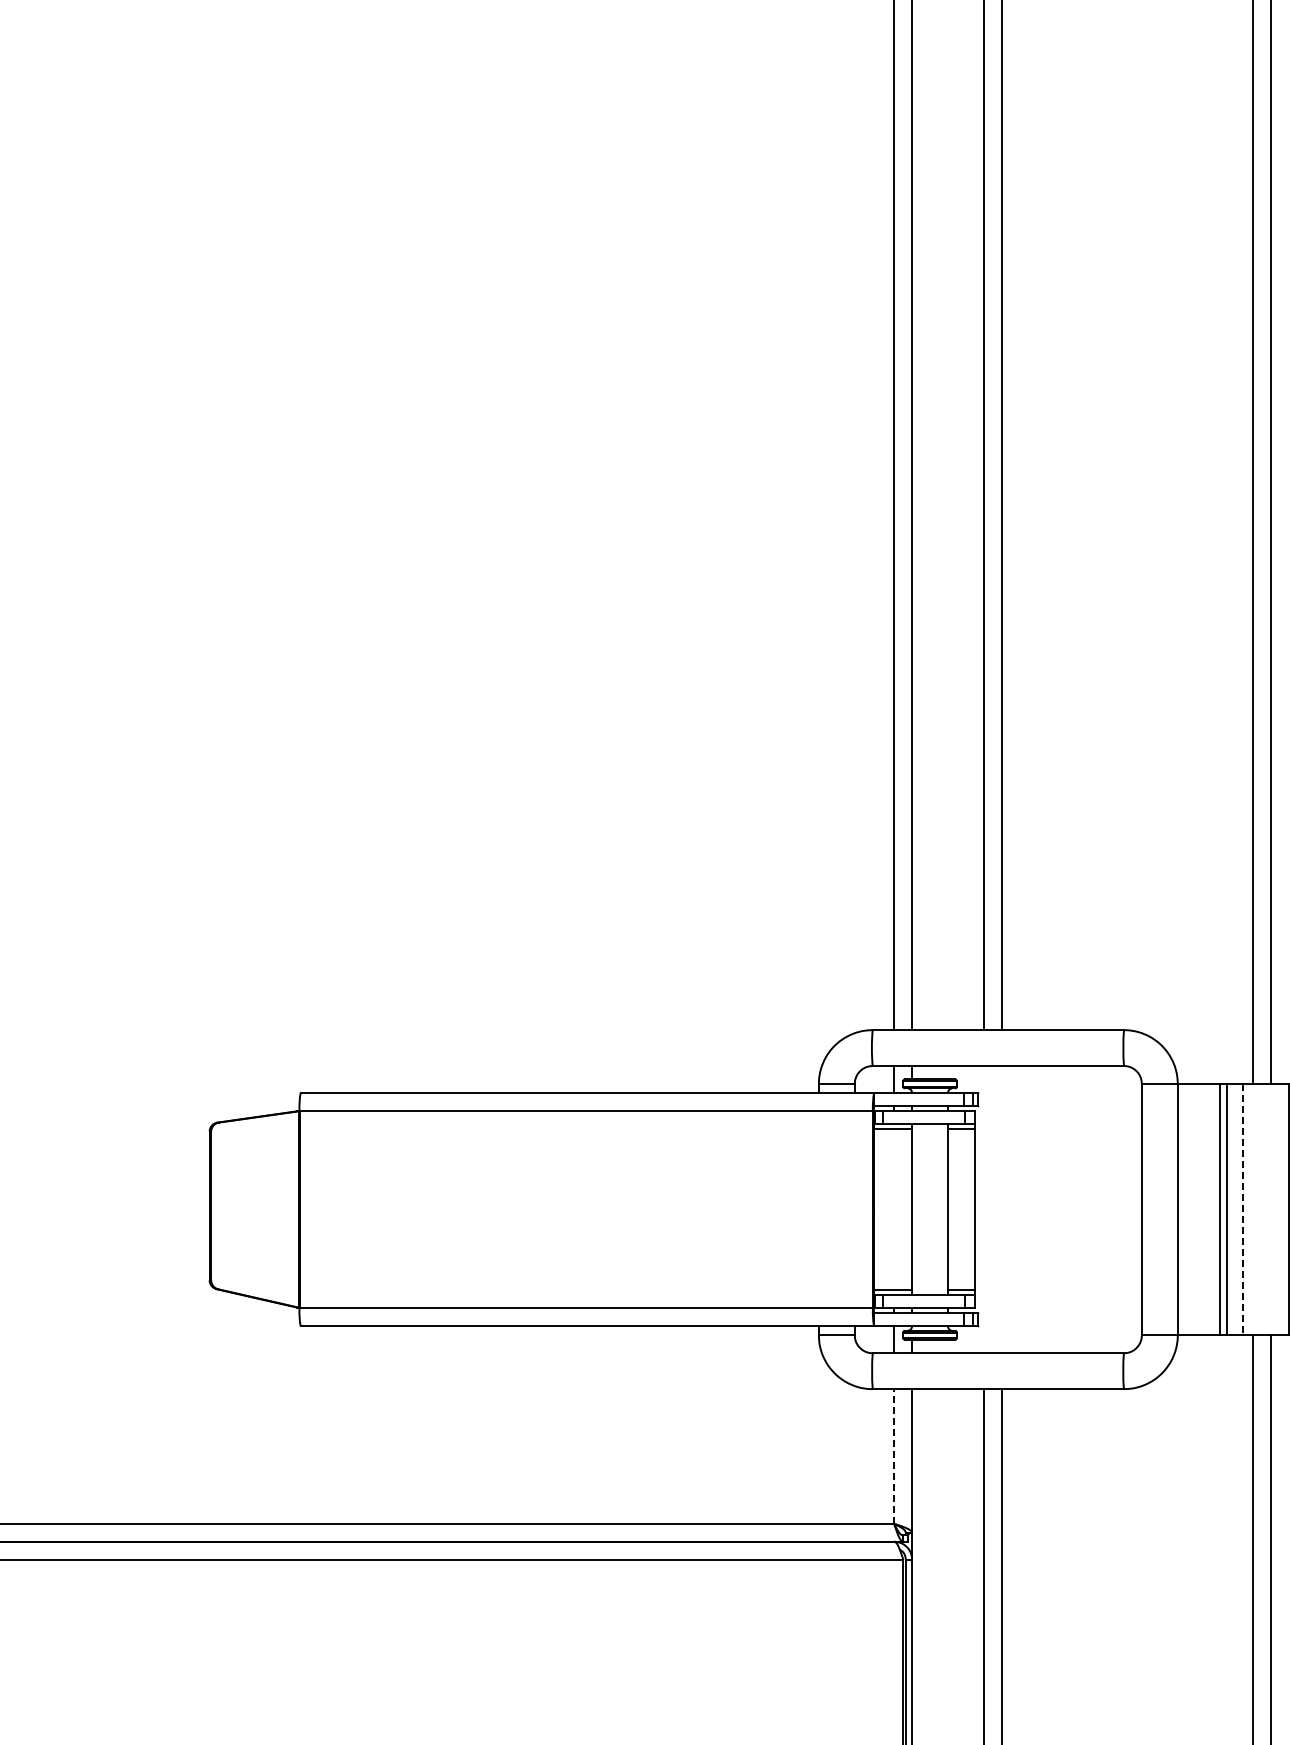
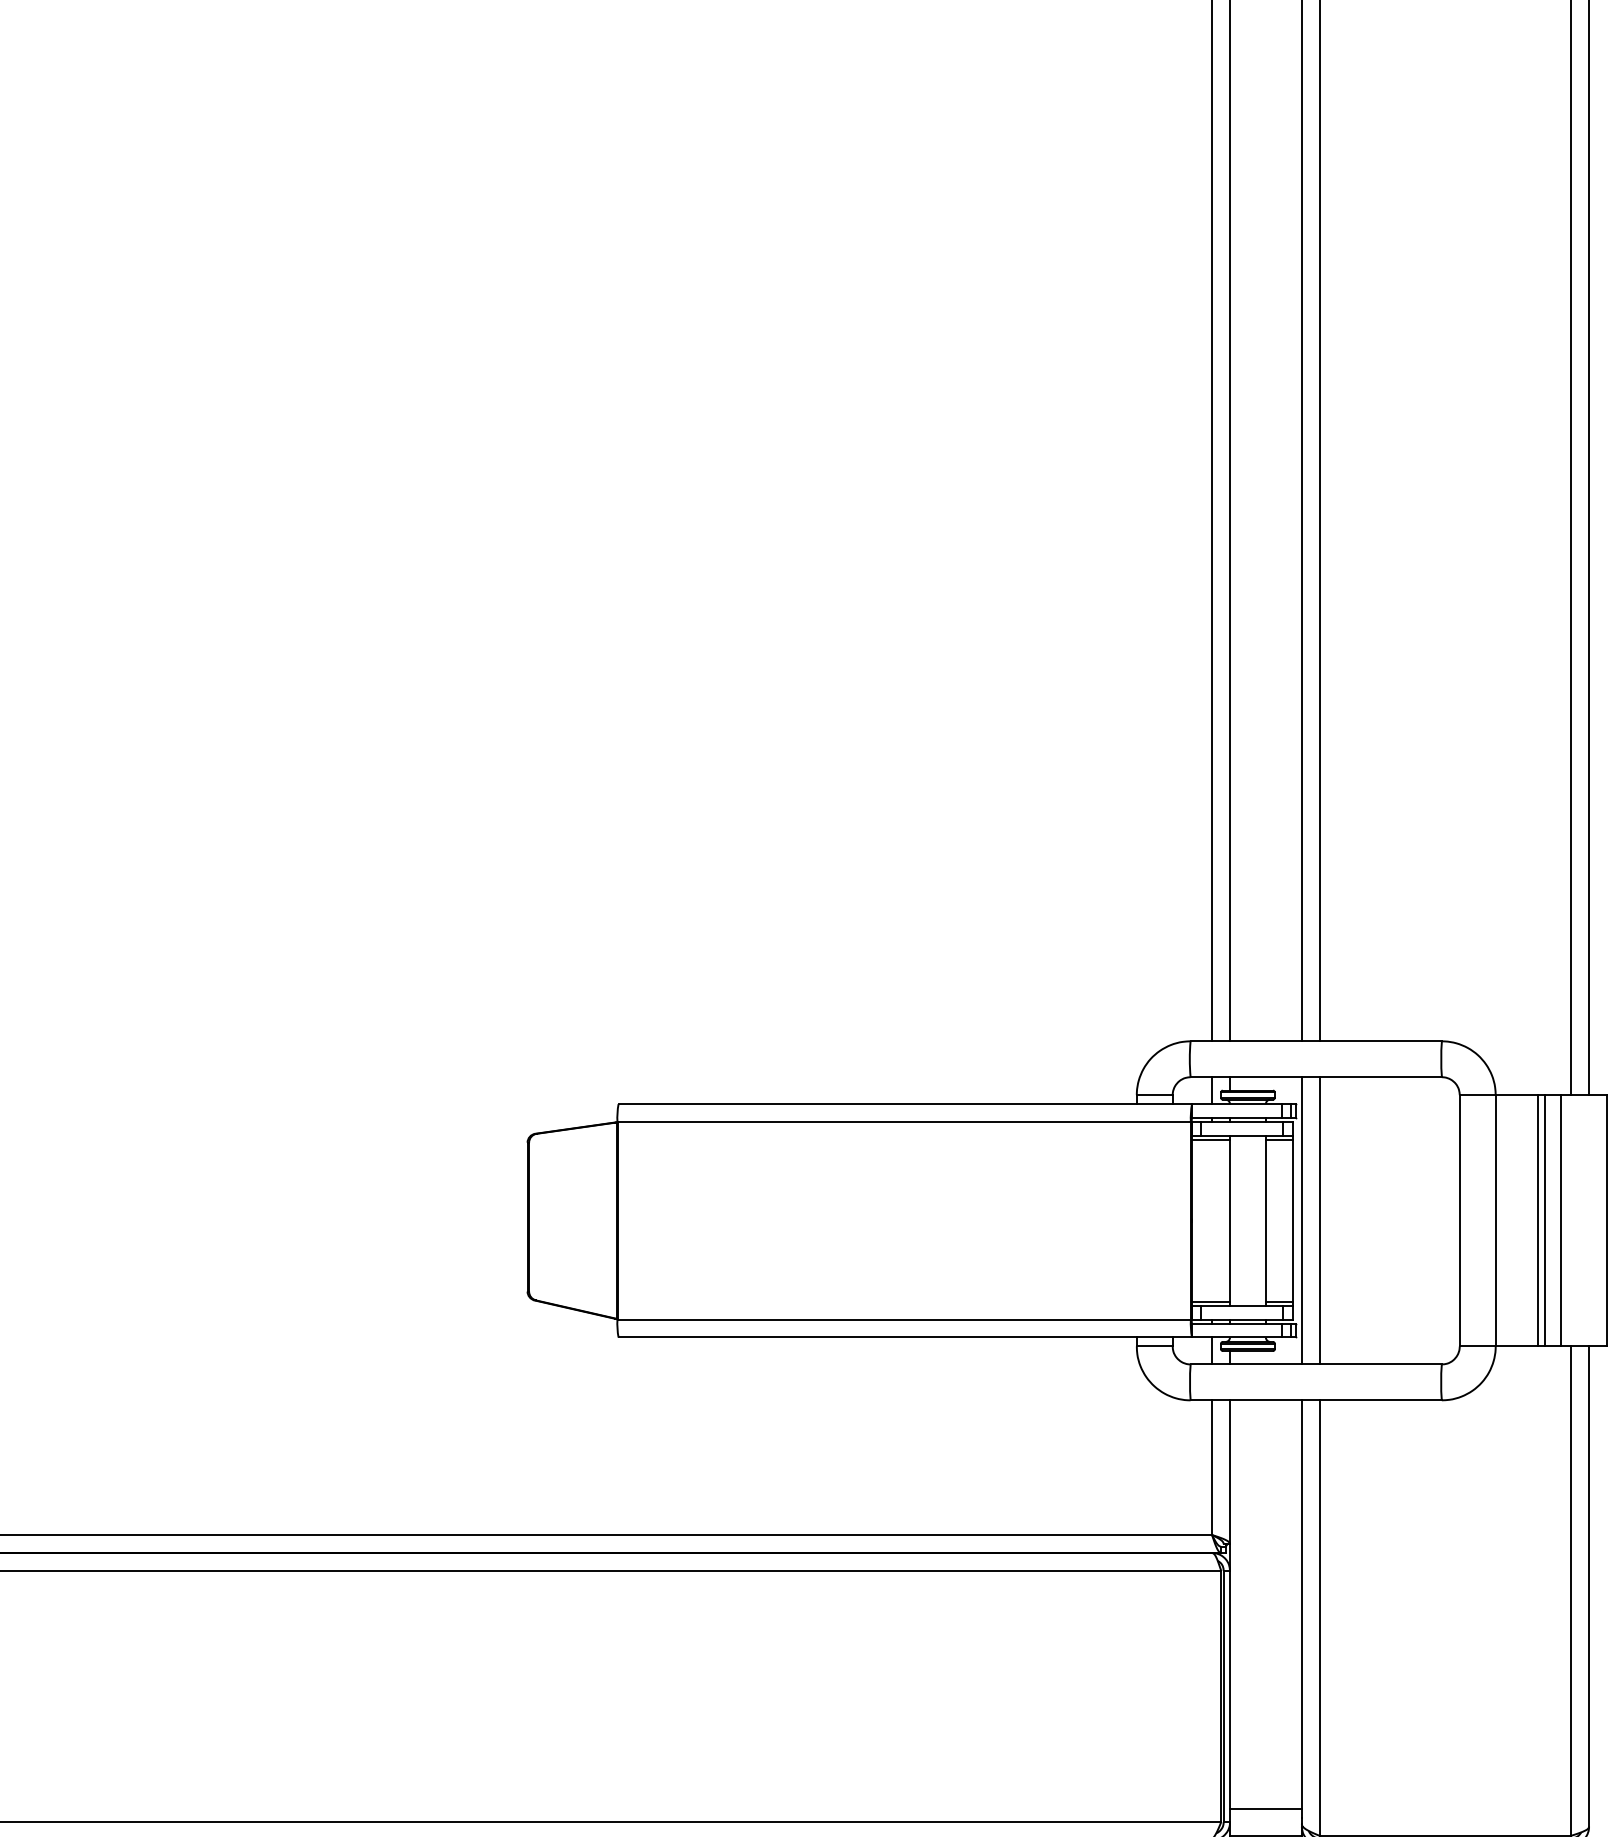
line: (983, 1209) -> (1301, 1220), added
line: (1001, 1209) -> (1319, 1220), added
line: (1243, 1209) -> (1561, 1220), dashed -> solid
line: (894, 1456) -> (1212, 1467), dashed -> solid

